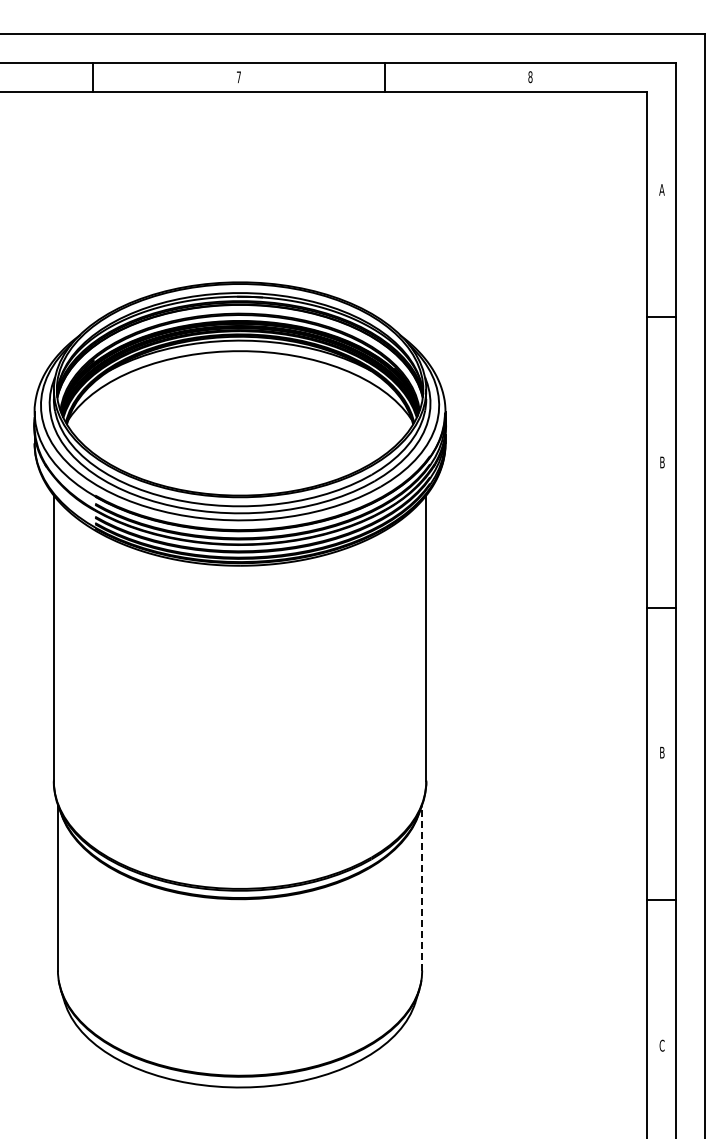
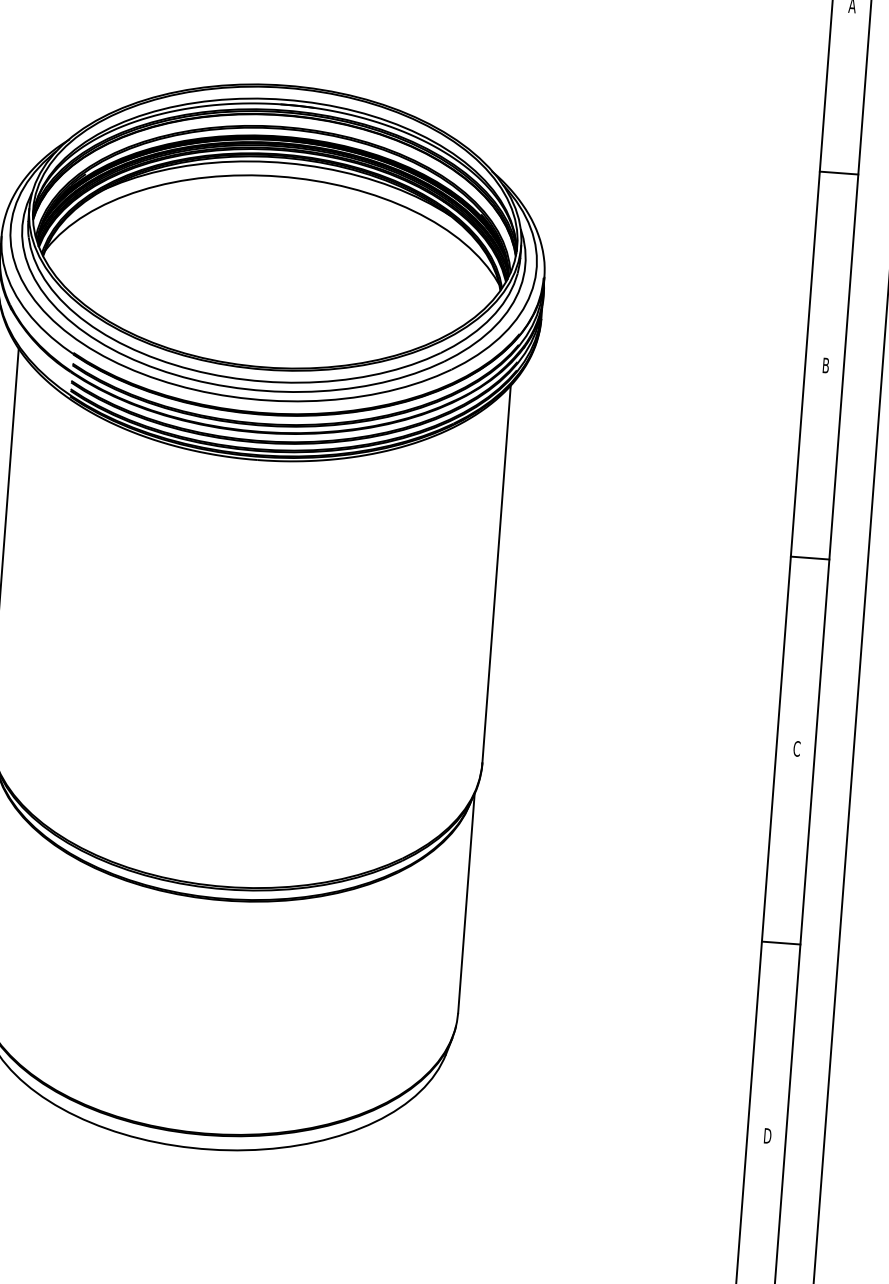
text: (661, 752) -> (795, 748), B -> C
line: (422, 887) -> (466, 903), dashed -> solid
text: (661, 1045) -> (766, 1135), C -> D

